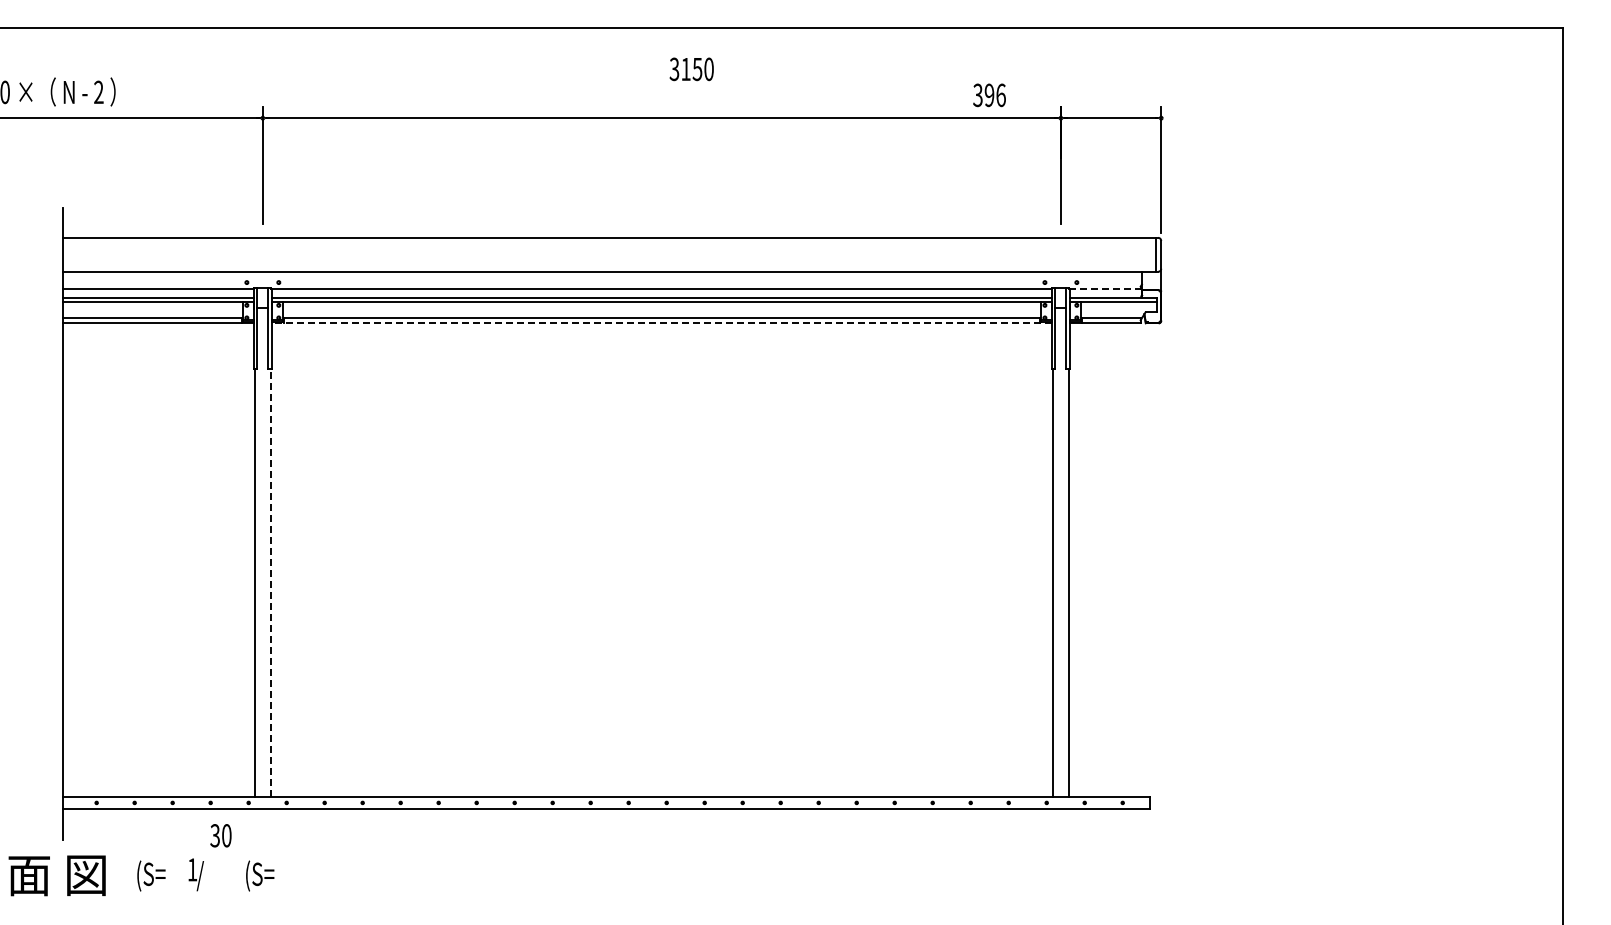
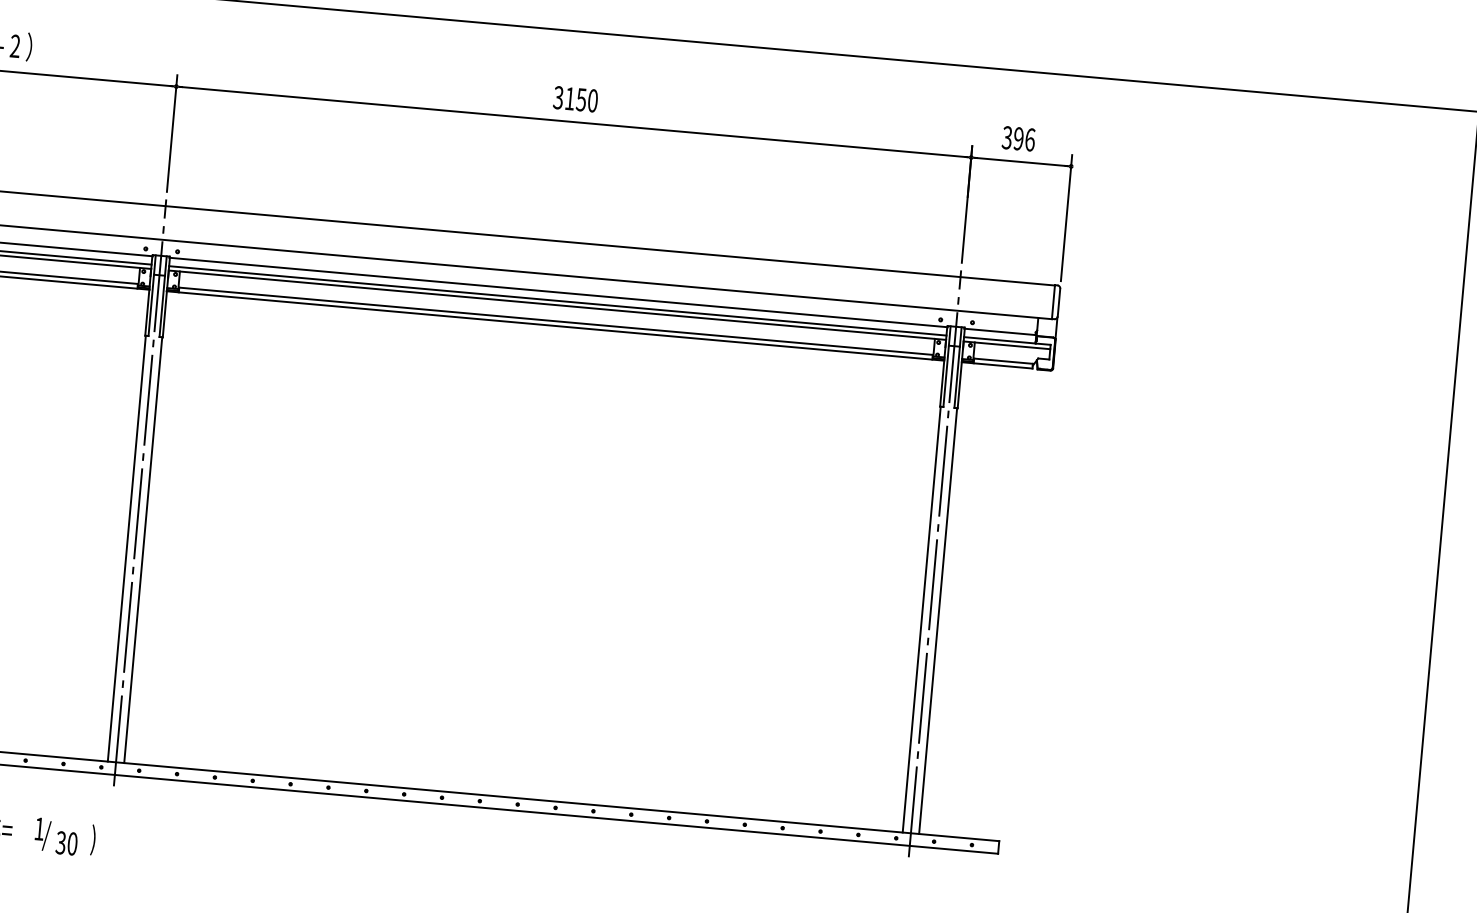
text: (691, 69) -> (575, 99), moved
text: (989, 95) -> (1018, 138), moved
line: (1105, 289) -> (1000, 332), dashed -> solid
line: (661, 322) -> (555, 325), dashed -> solid
line: (262, 525) -> (139, 492), added
line: (1060, 525) -> (934, 563), added
line: (271, 582) -> (143, 549), dashed -> solid
text: (220, 835) -> (66, 843), moved
text: (259, 875) -> (105, 840), (S= -> )

